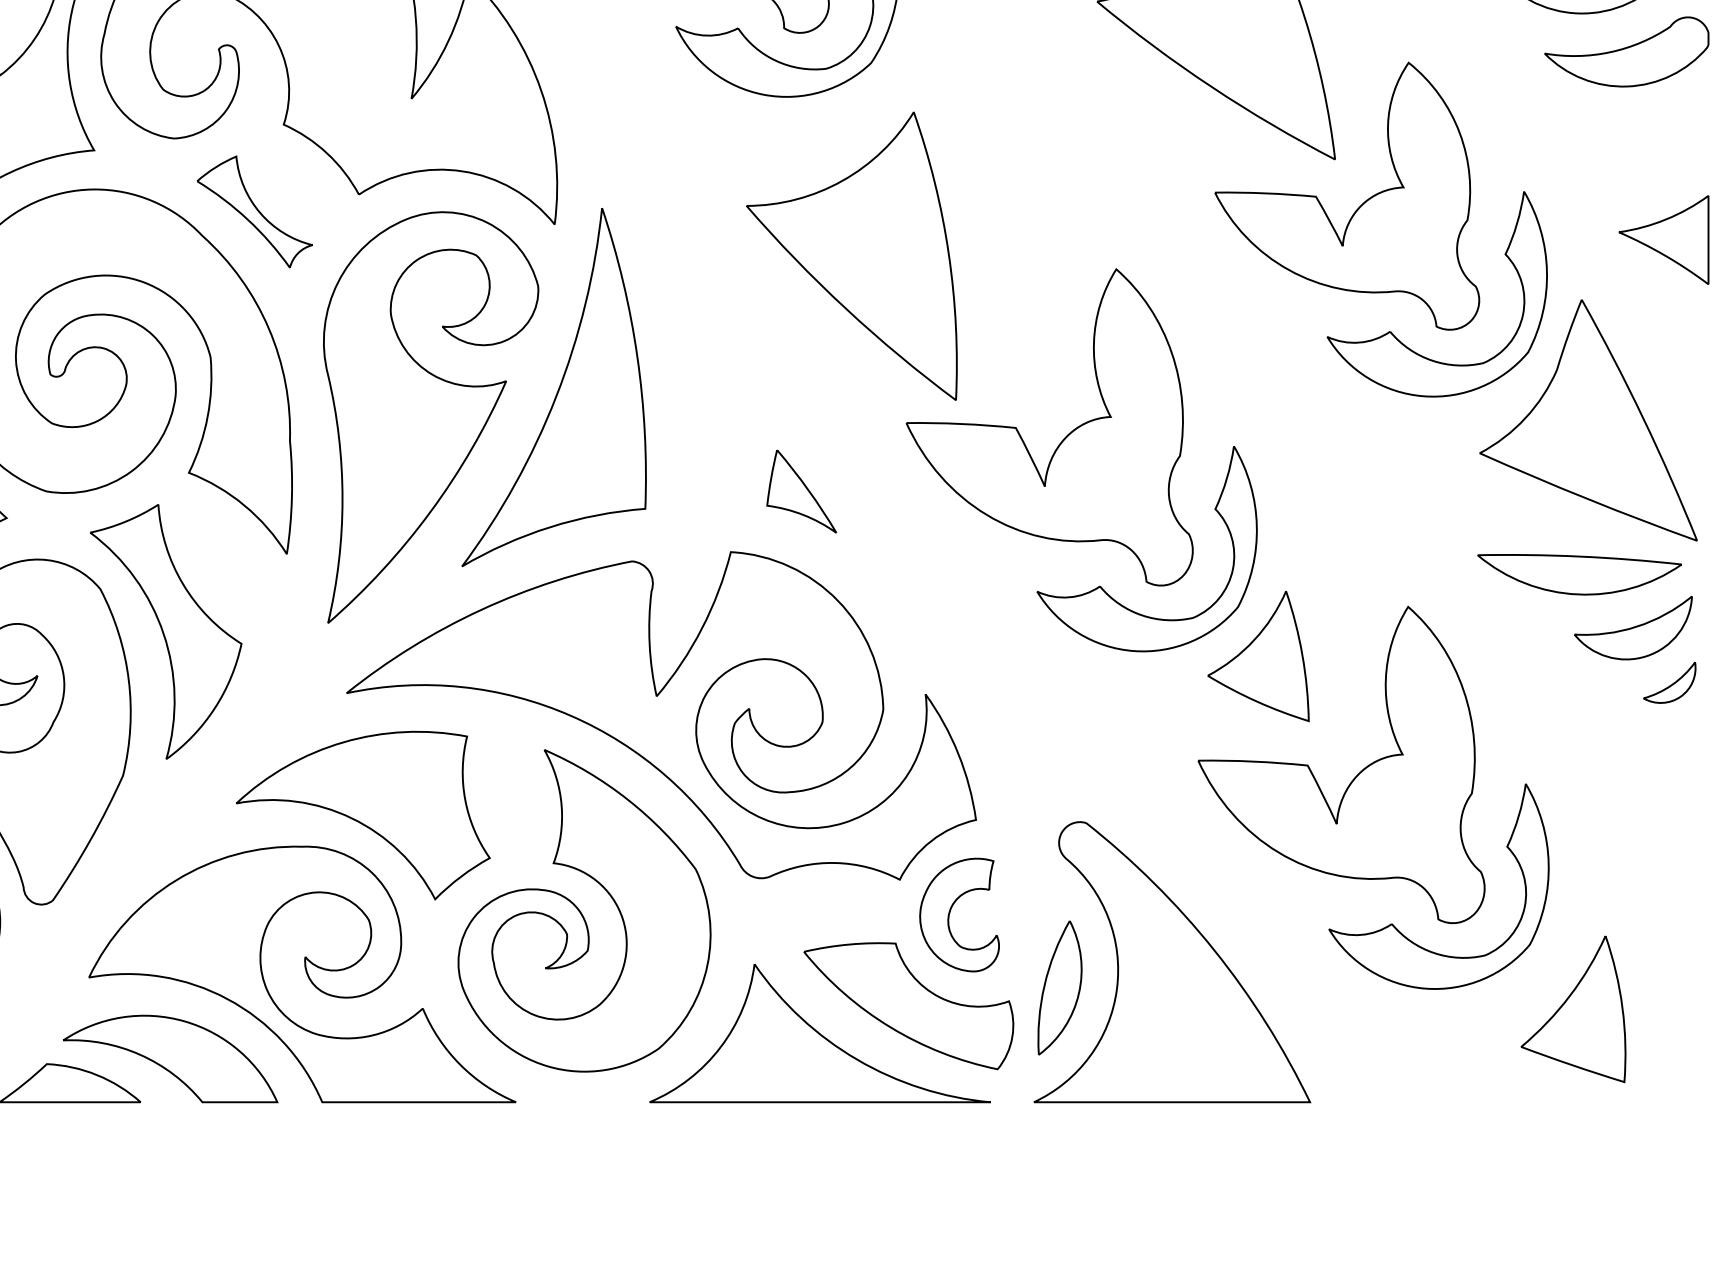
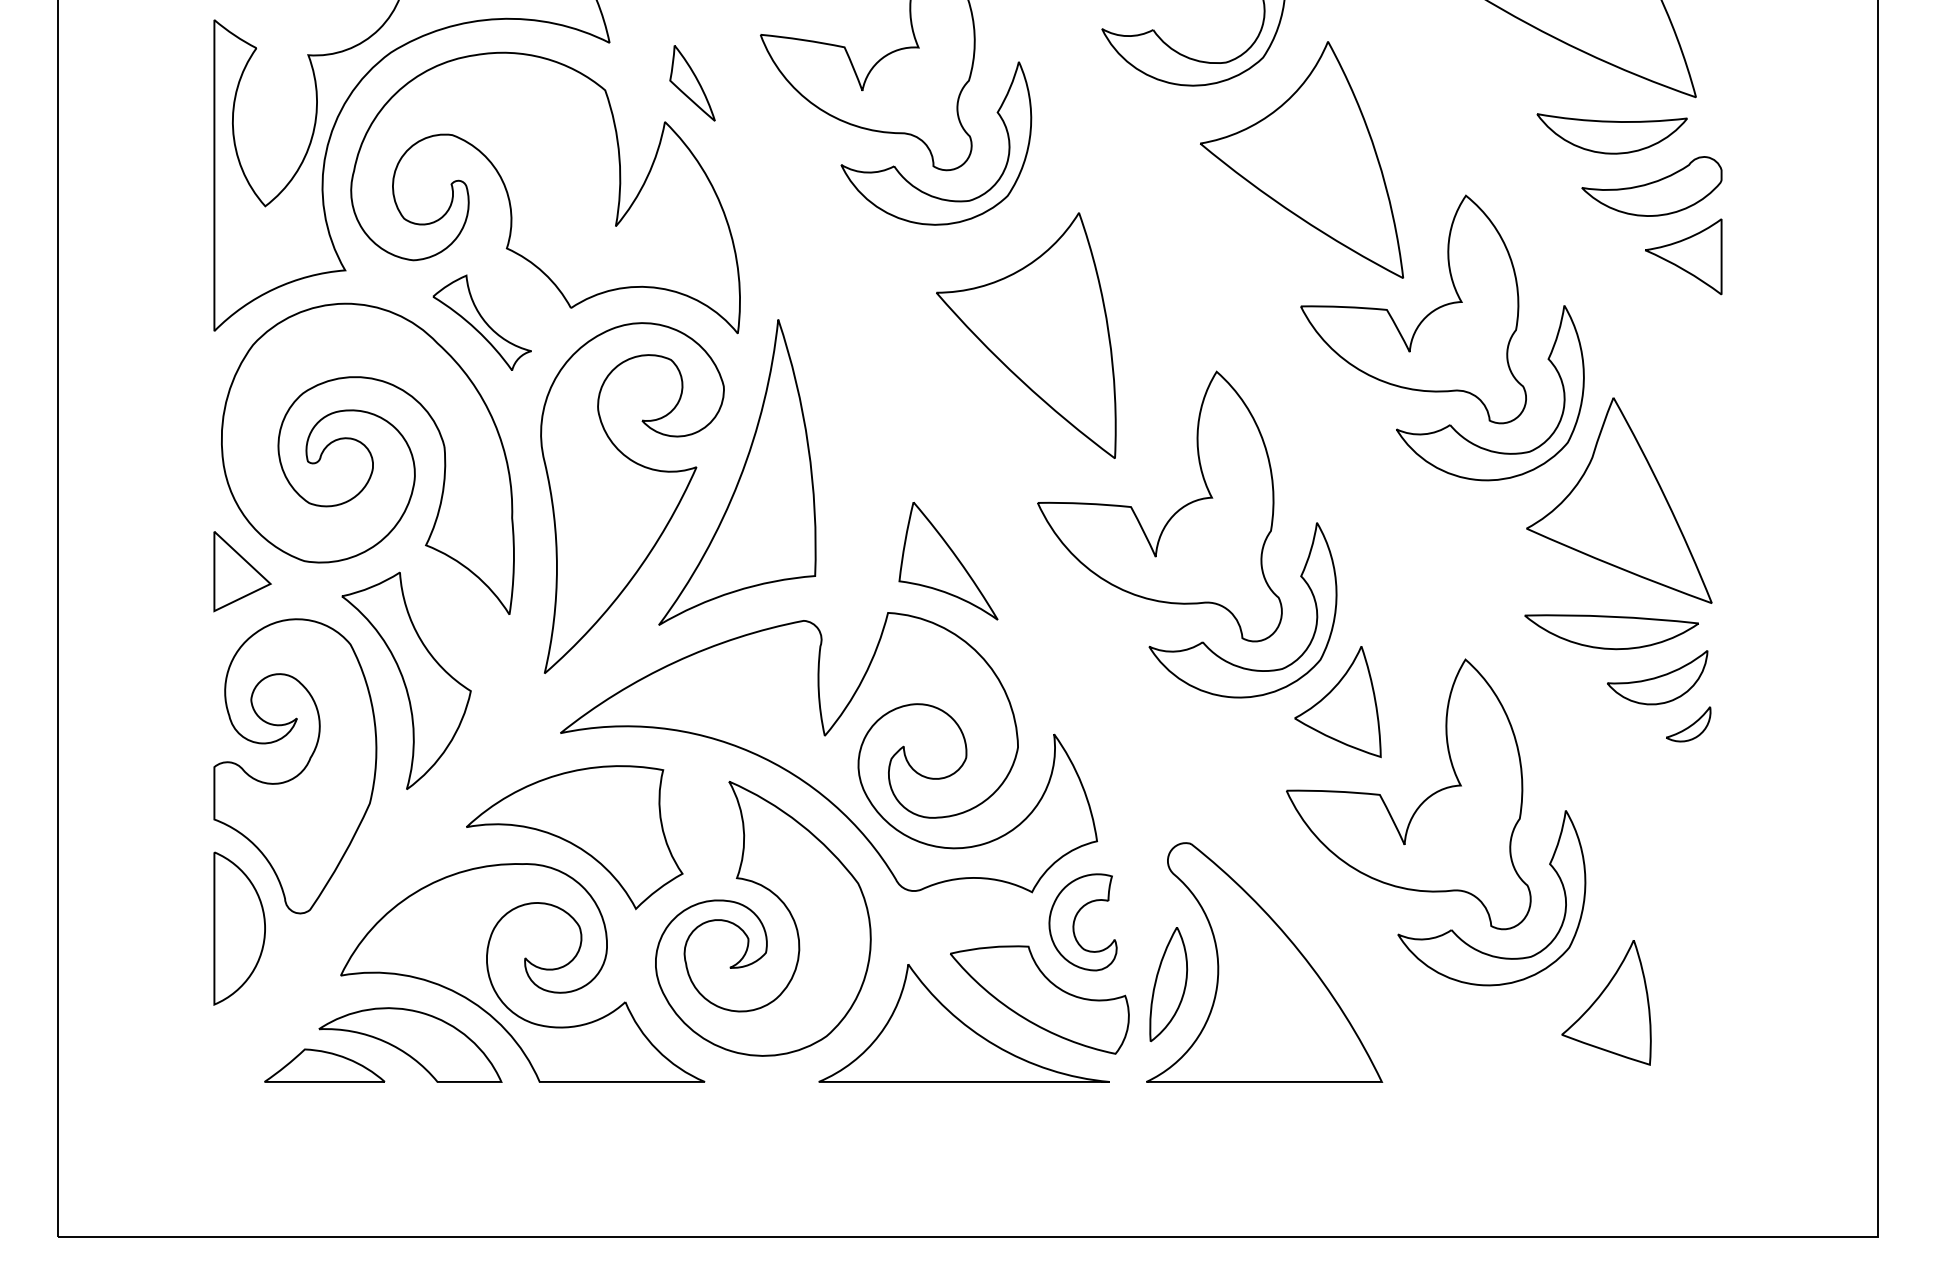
part: (1663, 239) -> (1683, 256), moved
part: (852, 256) -> (1026, 335), moved
part: (801, 491) -> (948, 561), size x1.67

